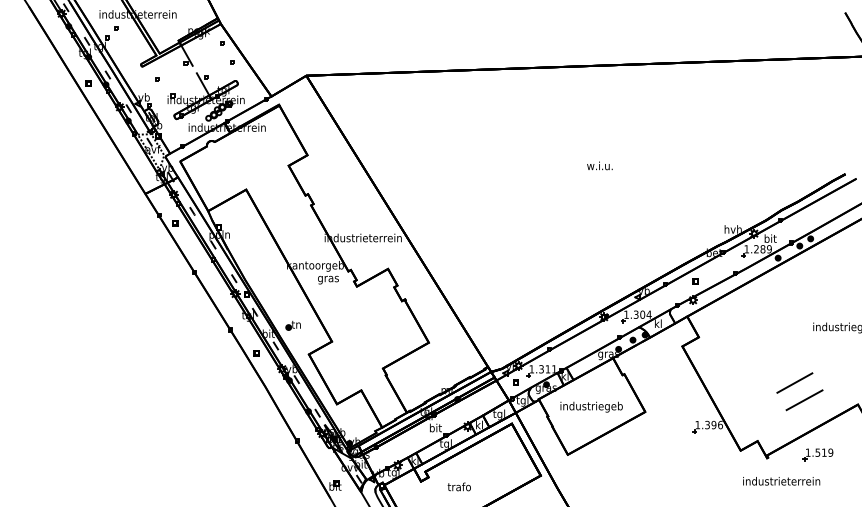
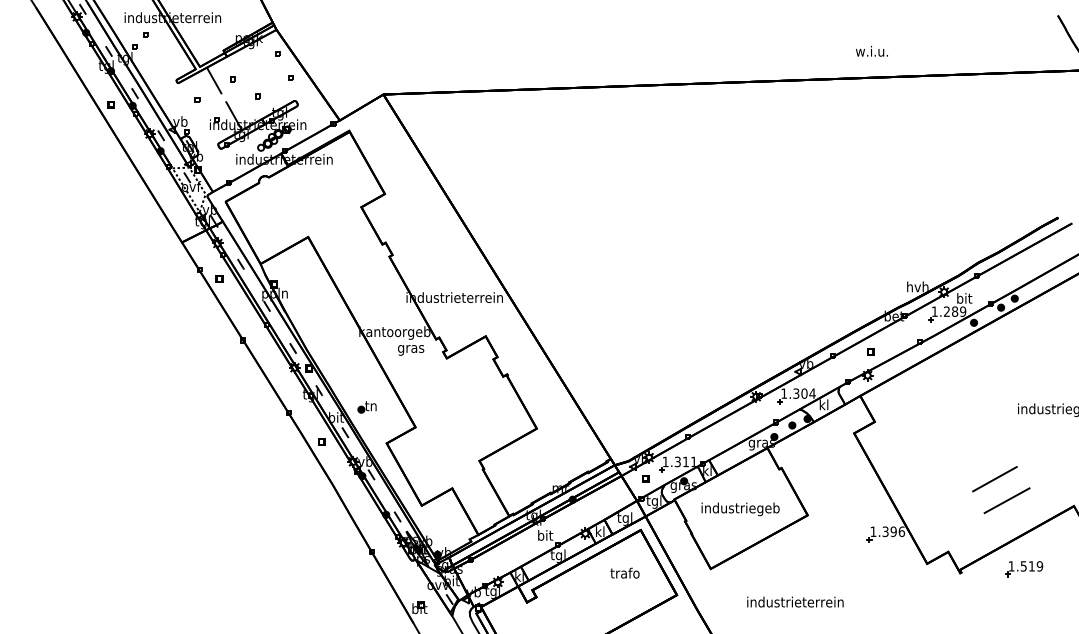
line: (195, 70) -> (224, 98), moved
text: (599, 166) -> (871, 51), moved
text: (781, 480) -> (795, 601), moved
text: (458, 486) -> (624, 572), moved

